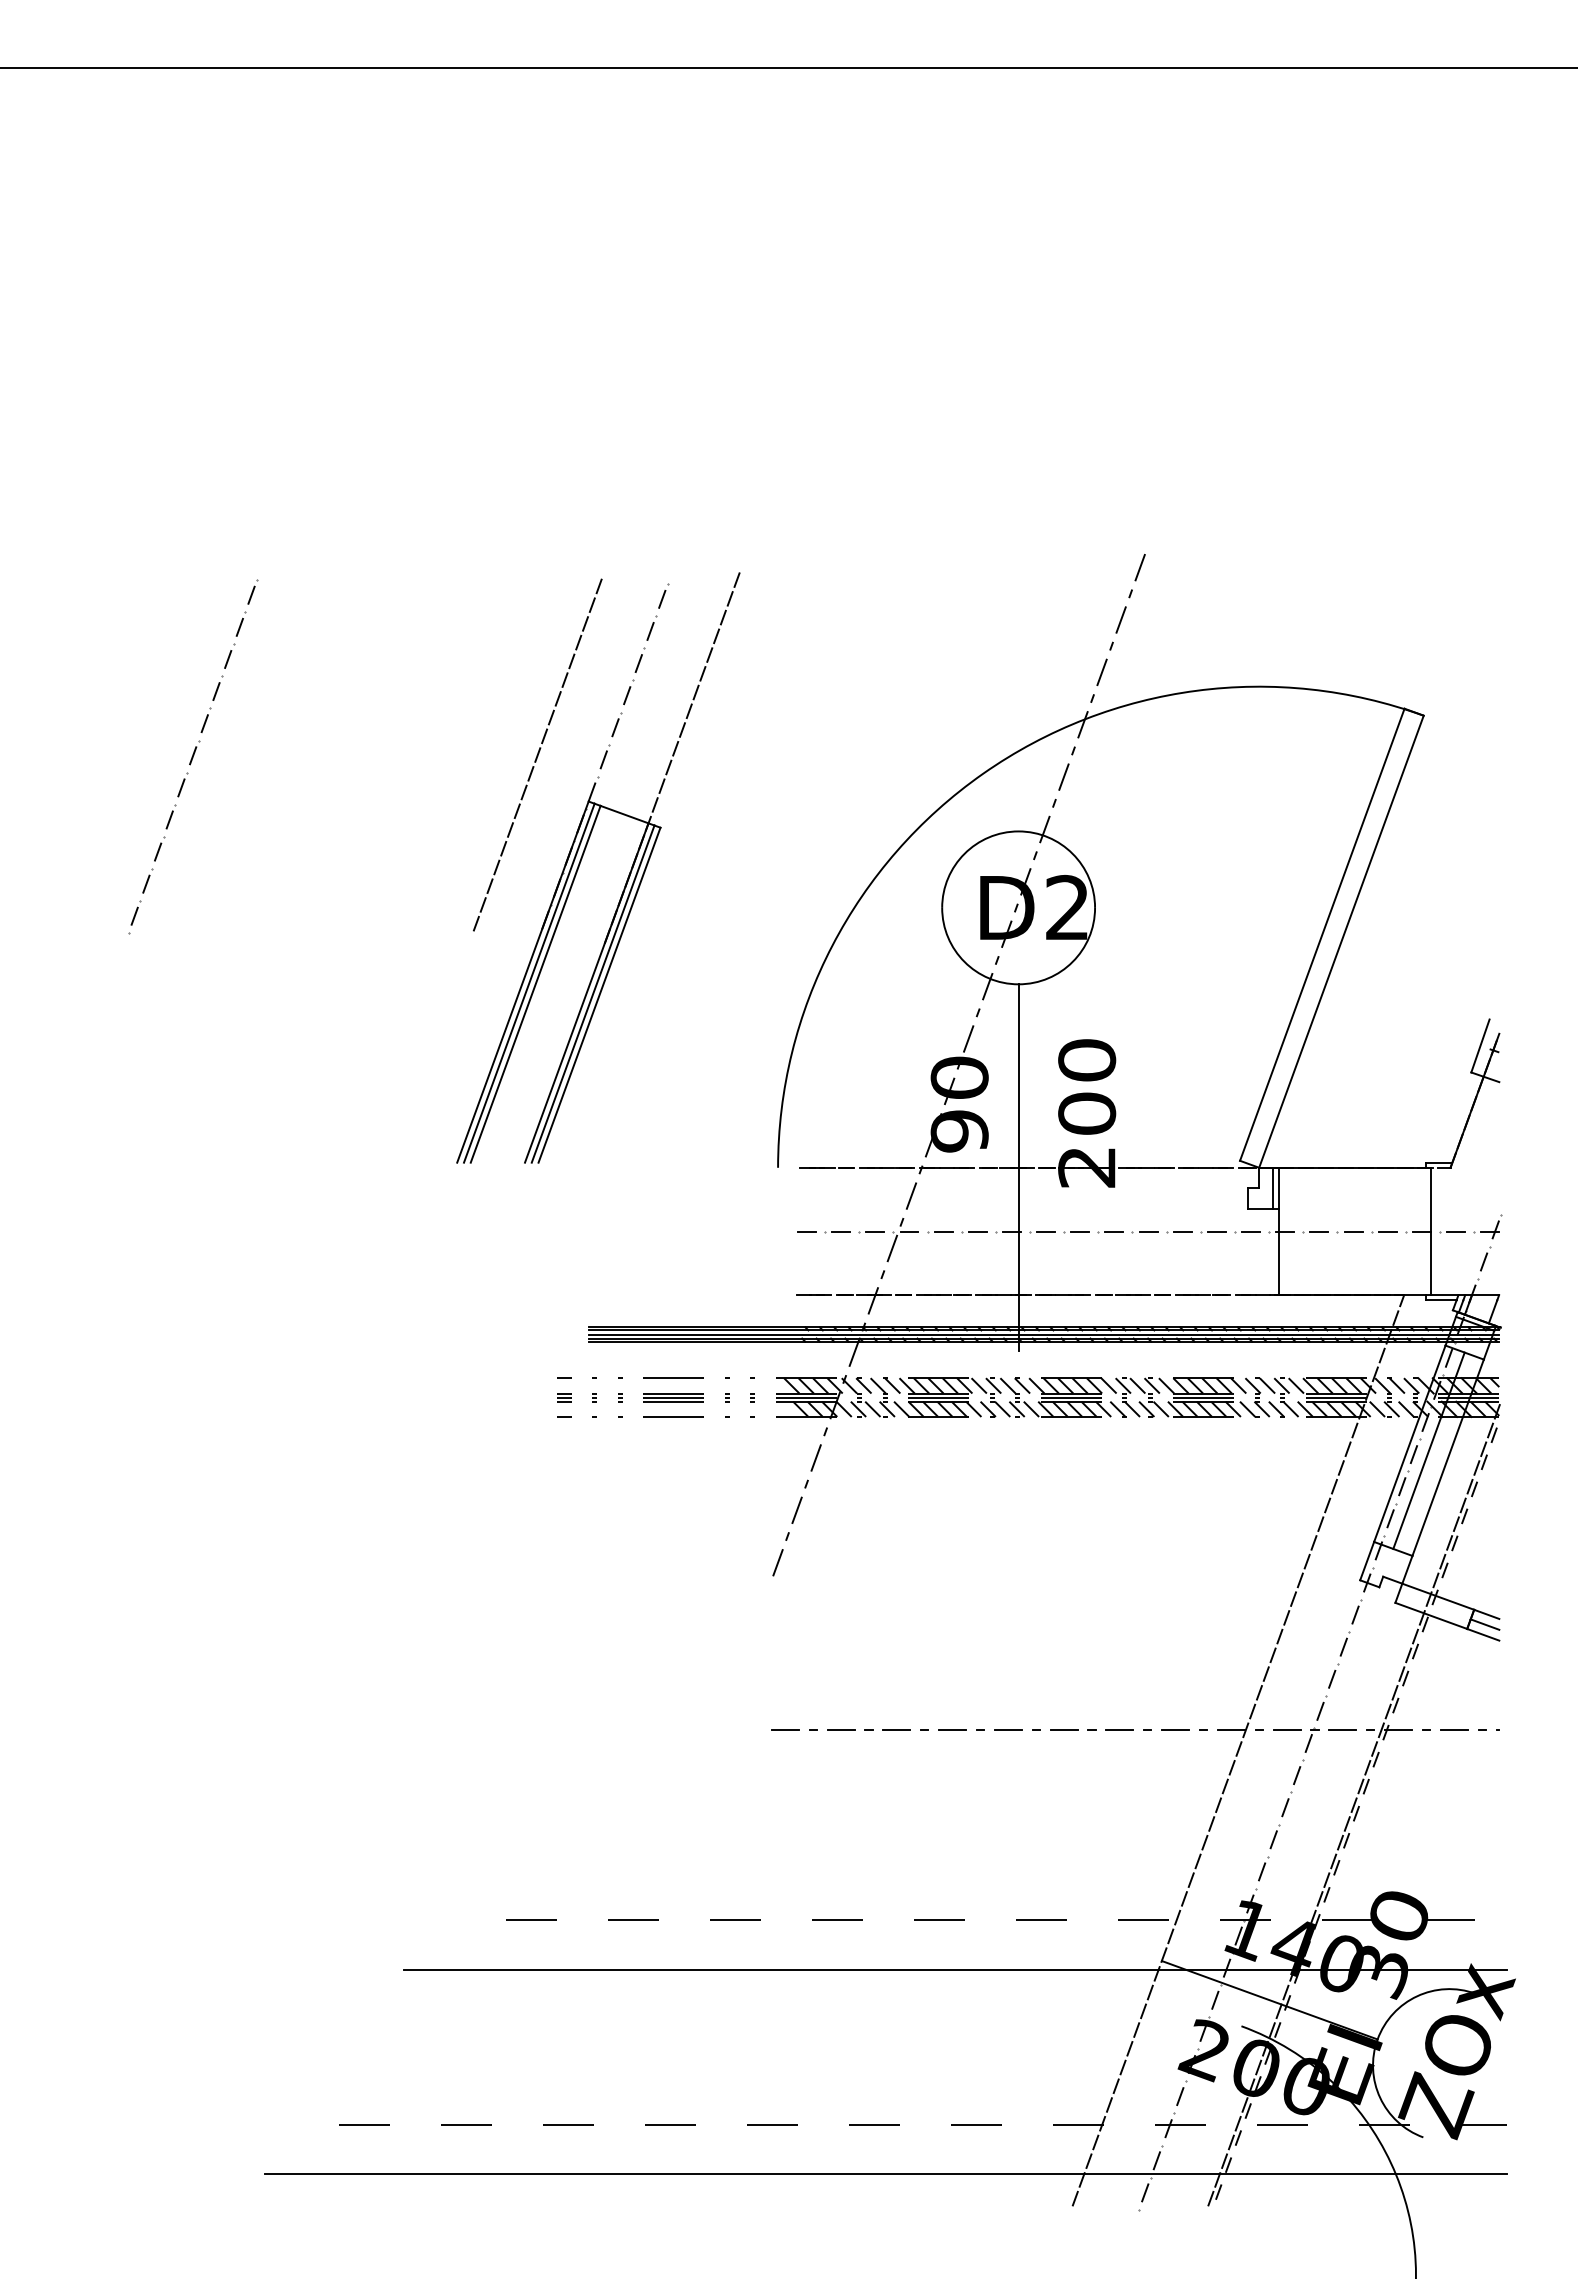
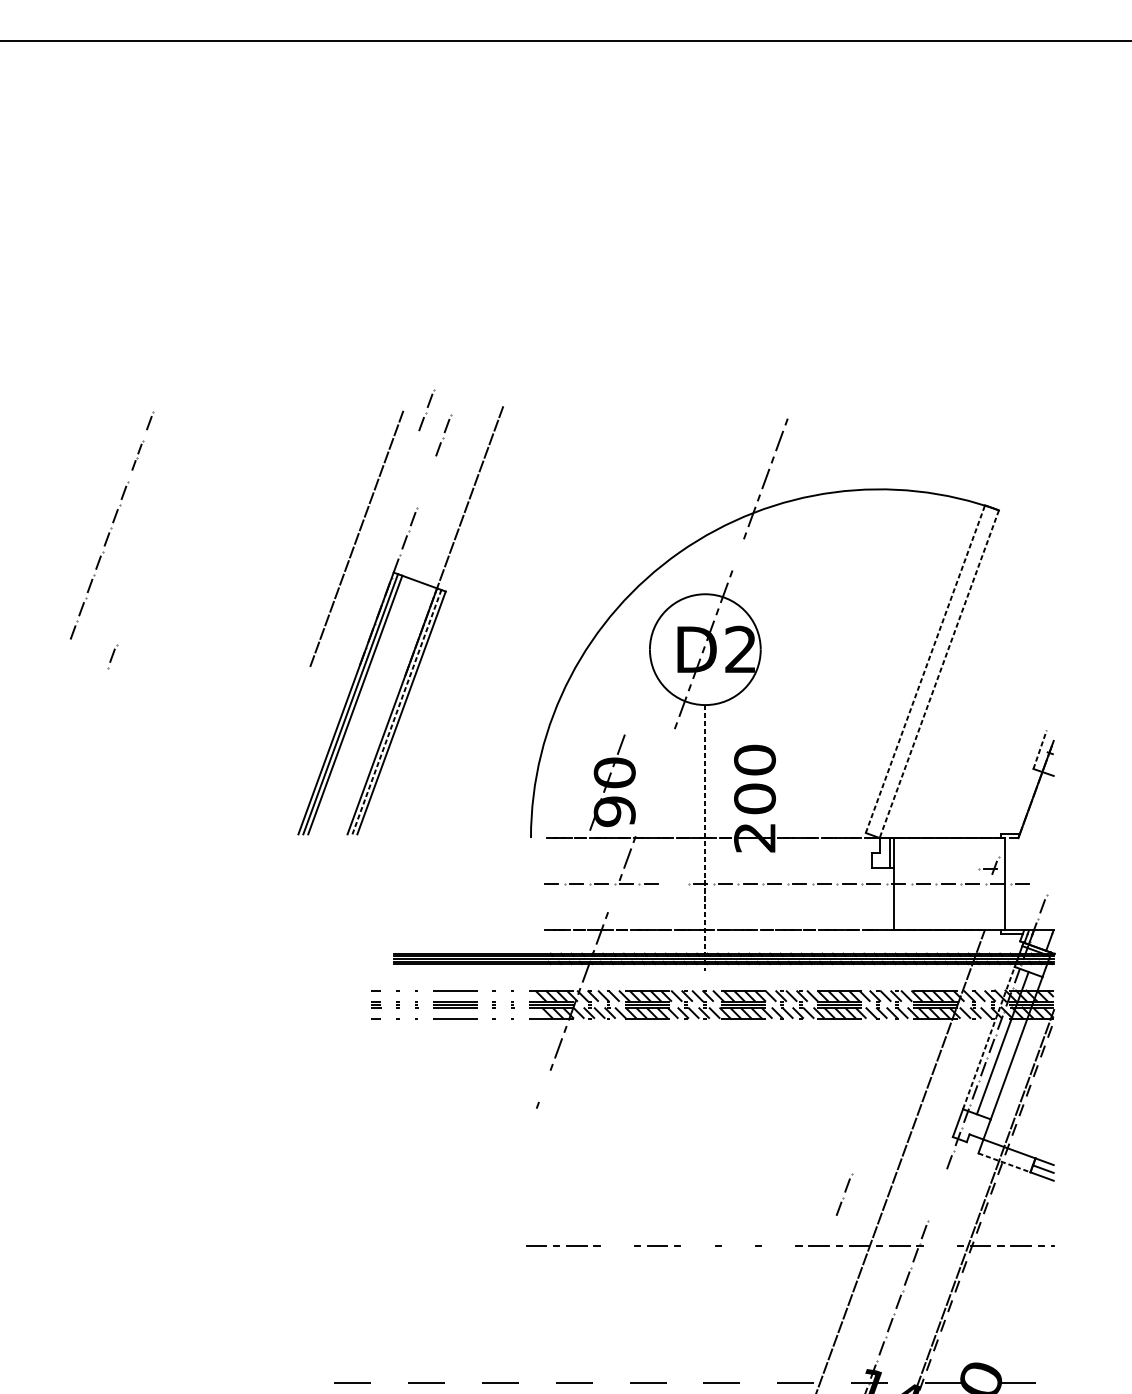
line: (1139, 567) -> (792, 402), removed
part: (235, 639) -> (137, 455), size x0.7
part: (634, 676) -> (426, 410), moved
line: (1063, 776) -> (737, 554), removed
part: (134, 917) -> (112, 656), moved
line: (1322, 934) -> (925, 668), solid -> dashed
line: (1341, 941) -> (939, 674), solid -> dashed
line: (593, 993) -> (397, 711), solid -> dashed
line: (1480, 1045) -> (1040, 749), solid -> dashed
part: (956, 1091) -> (612, 782), moved
line: (1018, 1168) -> (705, 838), solid -> dashed
part: (1487, 1226) -> (988, 865), moved
part: (974, 1232) -> (673, 884), removed
line: (892, 1248) -> (613, 896), removed
line: (1410, 1443) -> (989, 1037), solid -> dashed
line: (796, 1510) -> (544, 1086), removed
line: (777, 1562) -> (530, 1124), removed
line: (1431, 1616) -> (1004, 1163), solid -> dashed
part: (1339, 1659) -> (844, 1194), moved
line: (1008, 1729) -> (698, 1245), removed
line: (896, 1730) -> (616, 1245), removed
line: (1063, 1730) -> (737, 1245), removed
line: (1119, 1730) -> (778, 1245), removed
line: (1342, 1730) -> (940, 1245), removed

